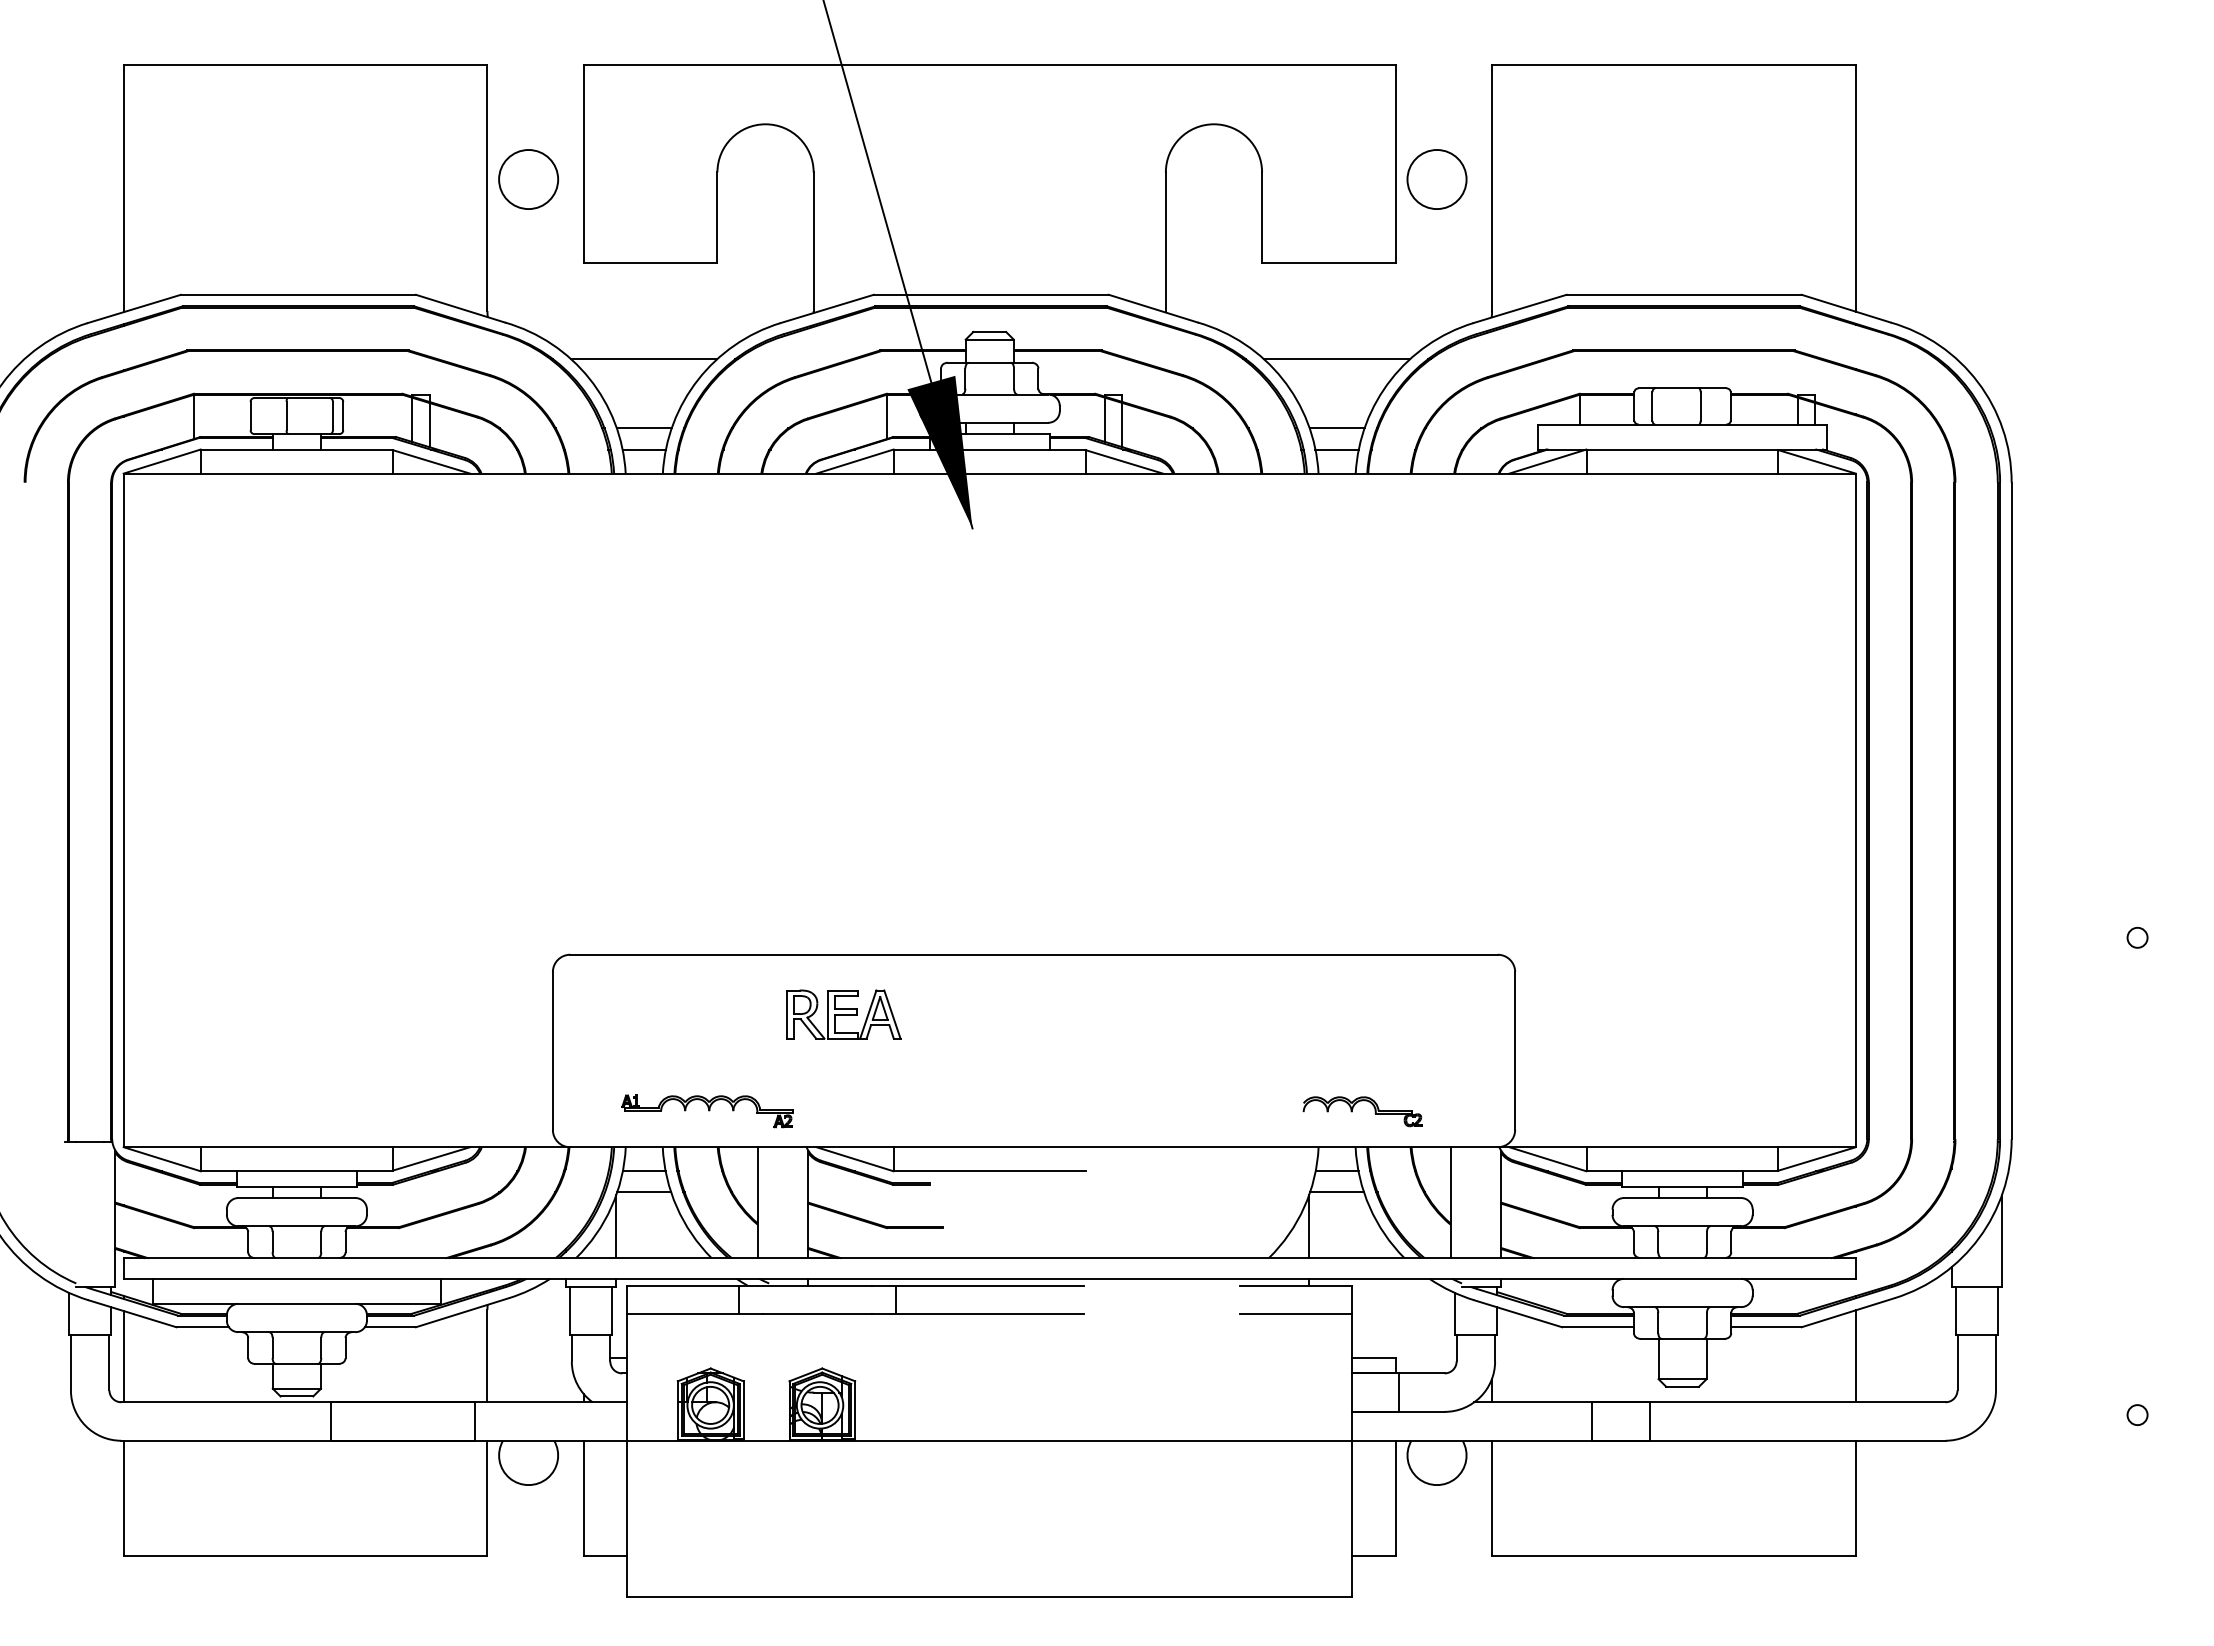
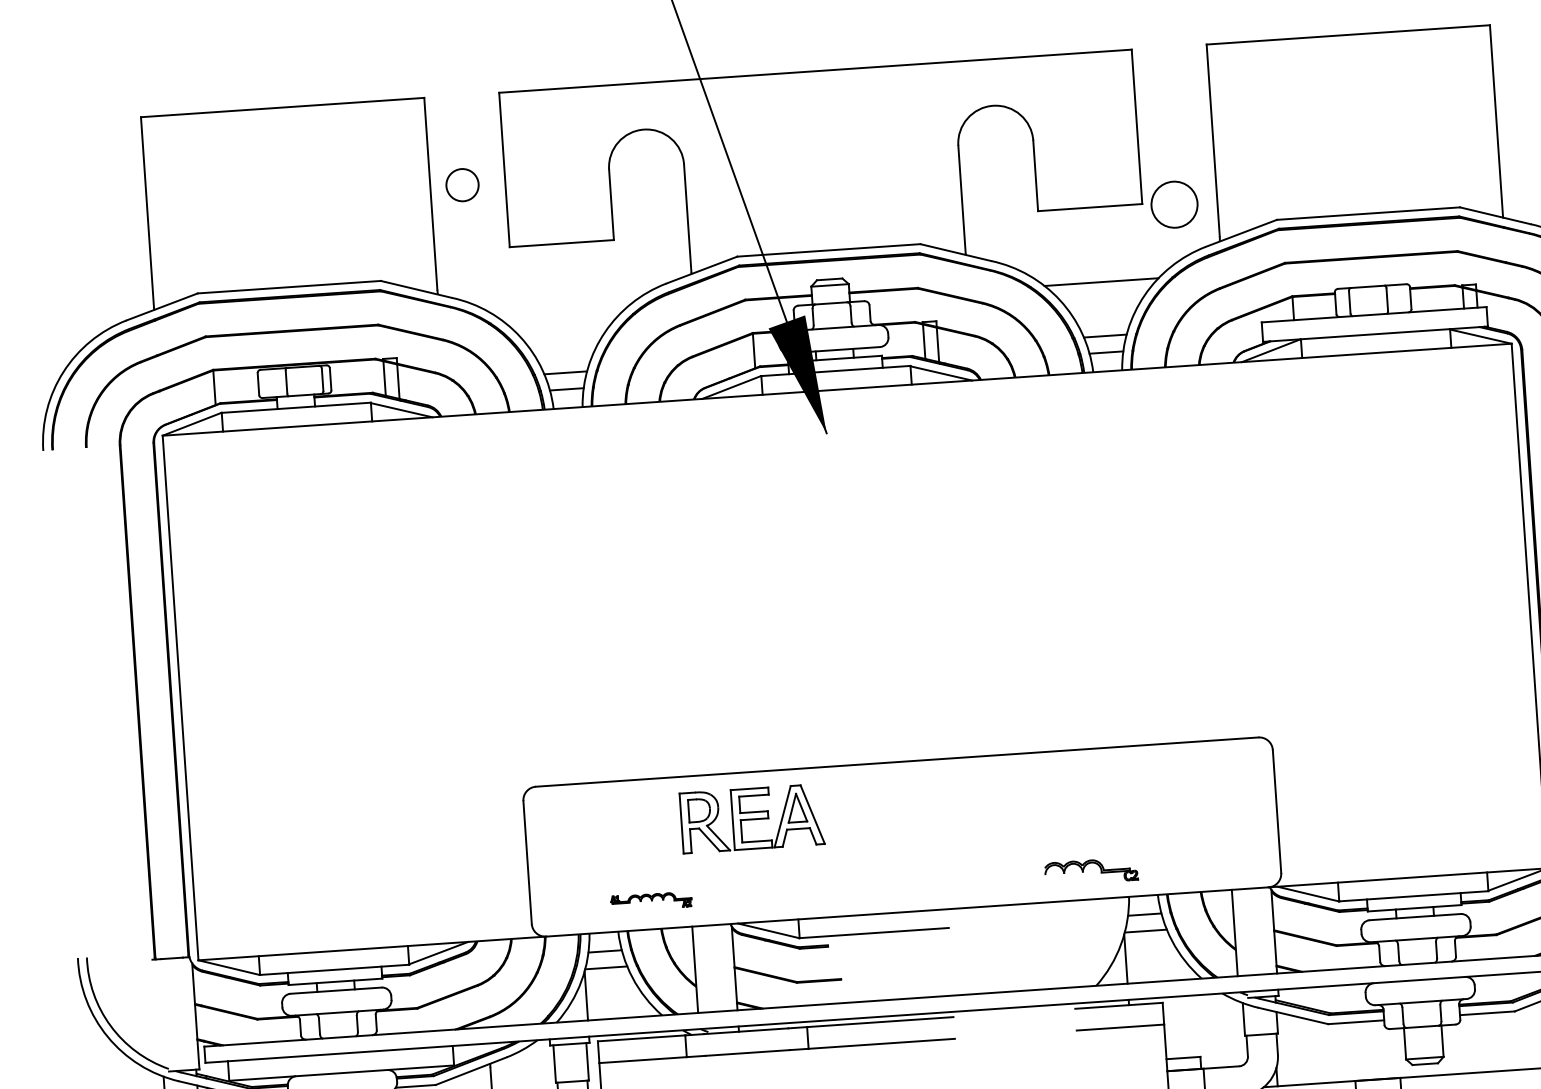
circle: (528, 179) -> (462, 185), size x0.7
circle: (1436, 179) -> (1174, 204), moved
line: (644, 359) -> (562, 319), removed
part: (843, 1014) -> (752, 818), size x1.6
part: (1353, 1109) -> (1084, 870), moved
part: (707, 1111) -> (651, 901), size x0.6

